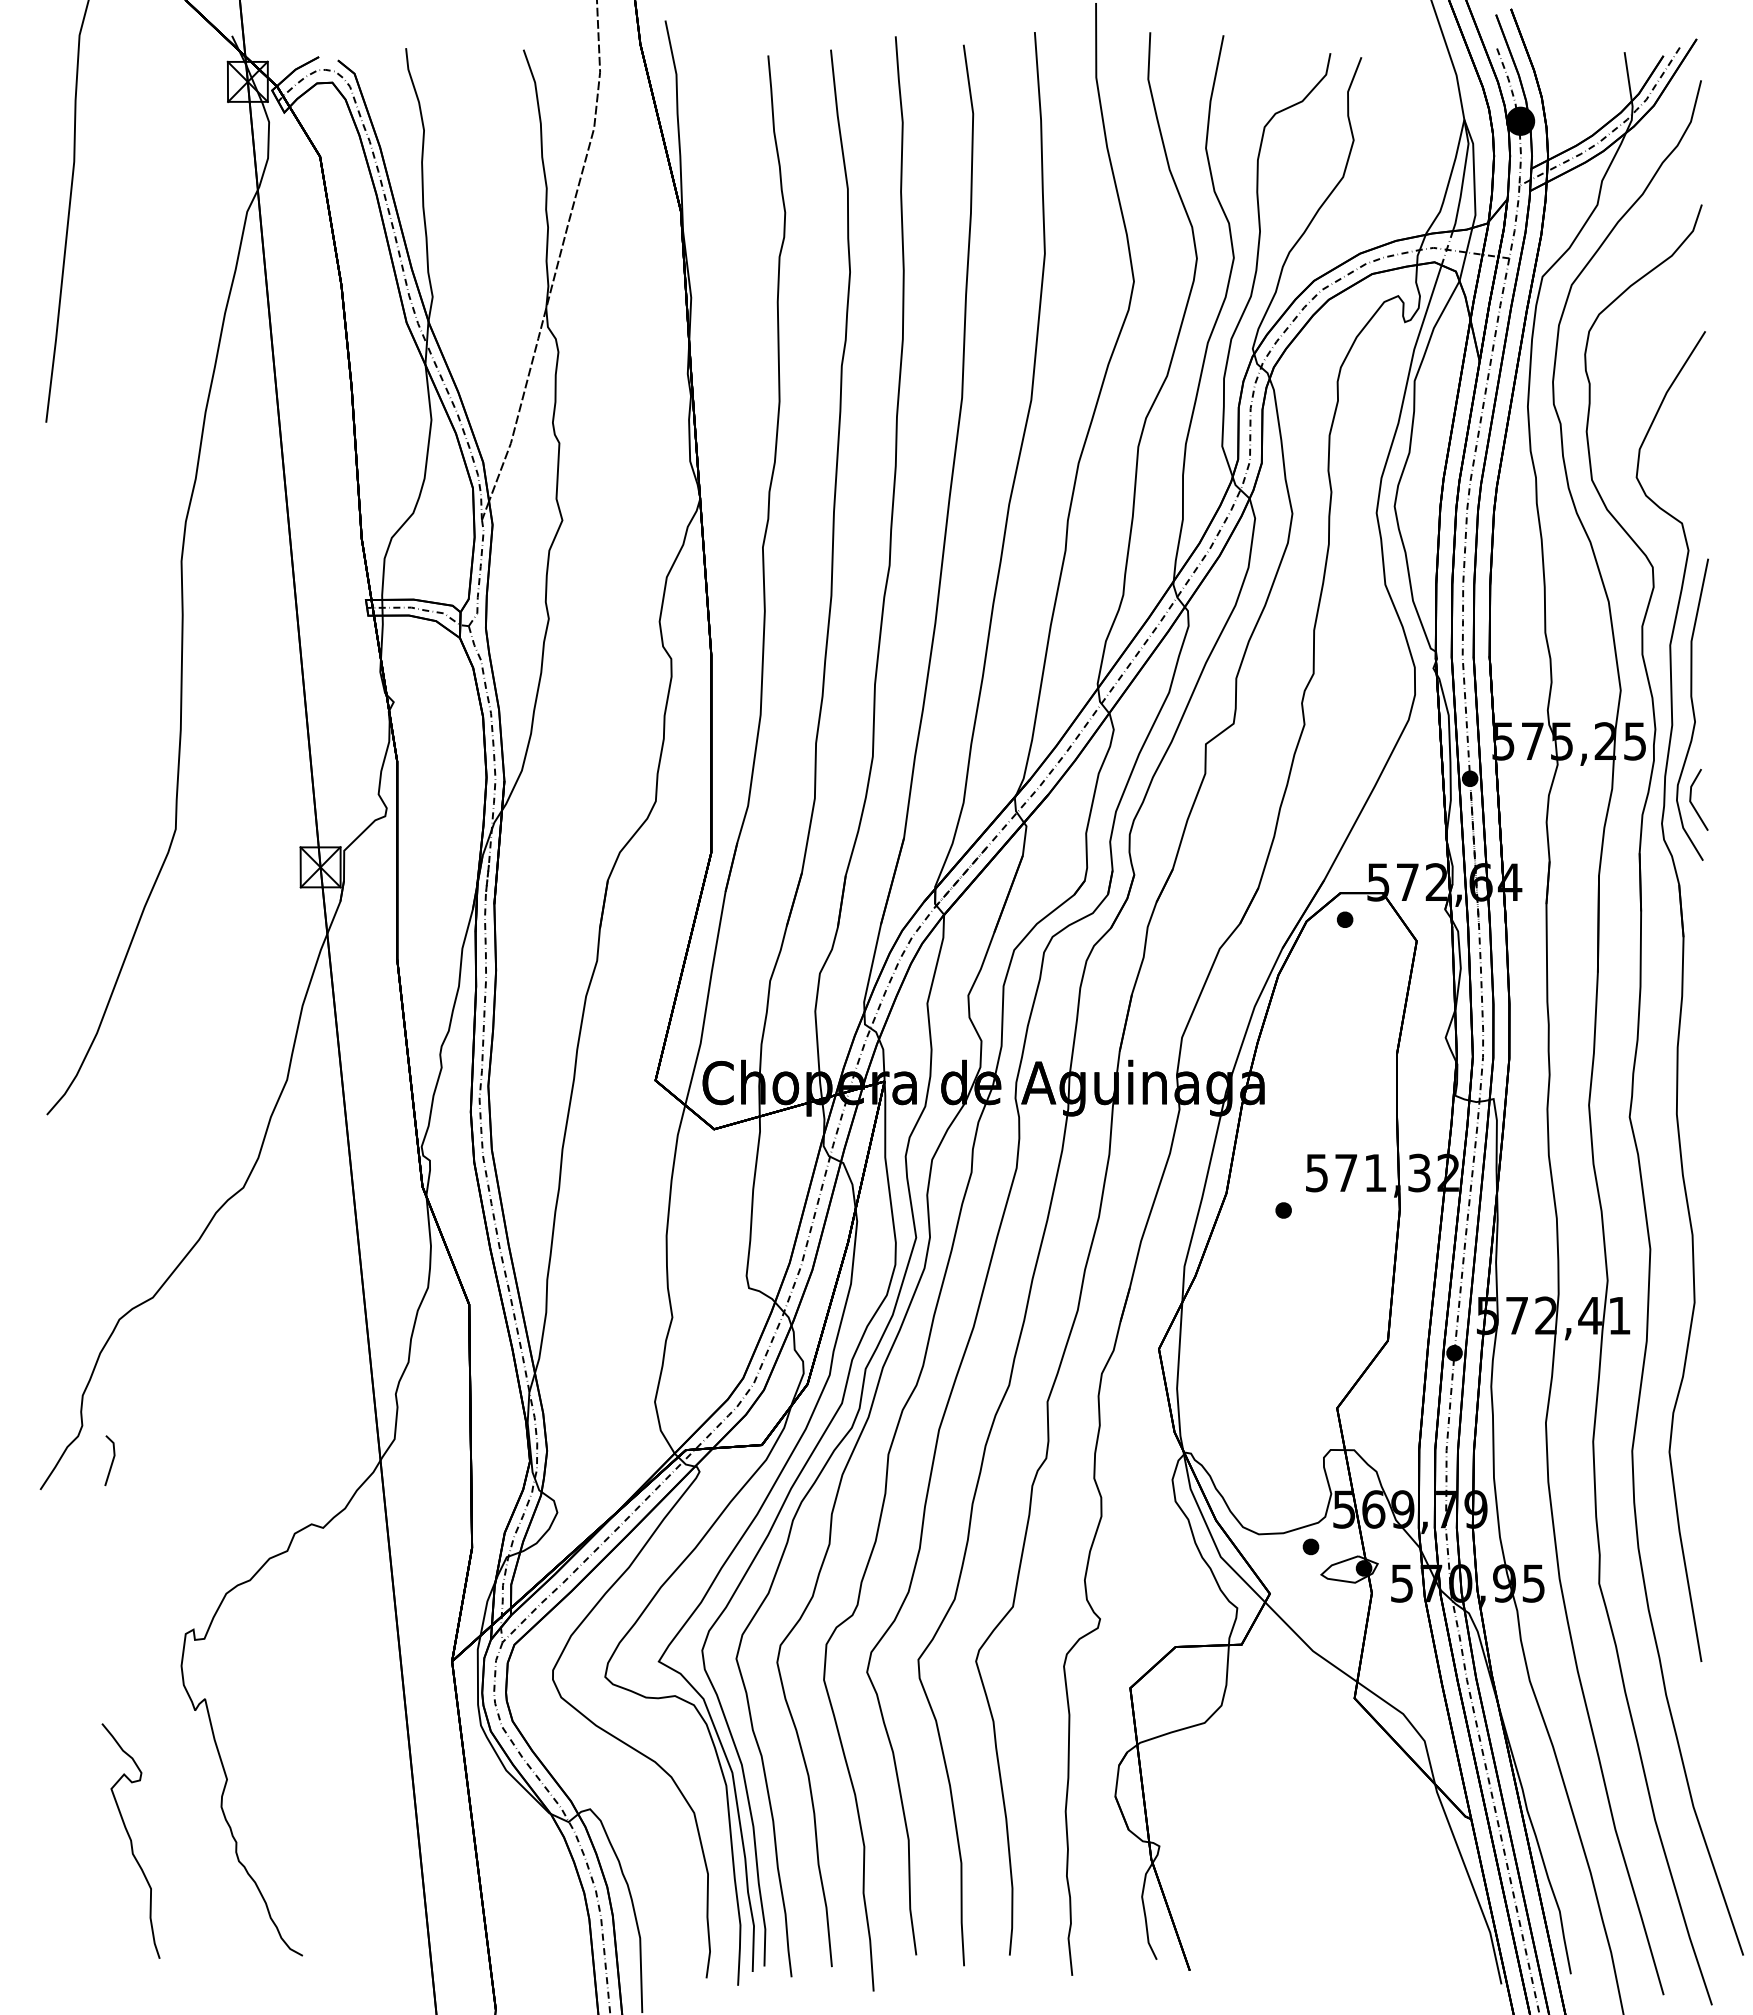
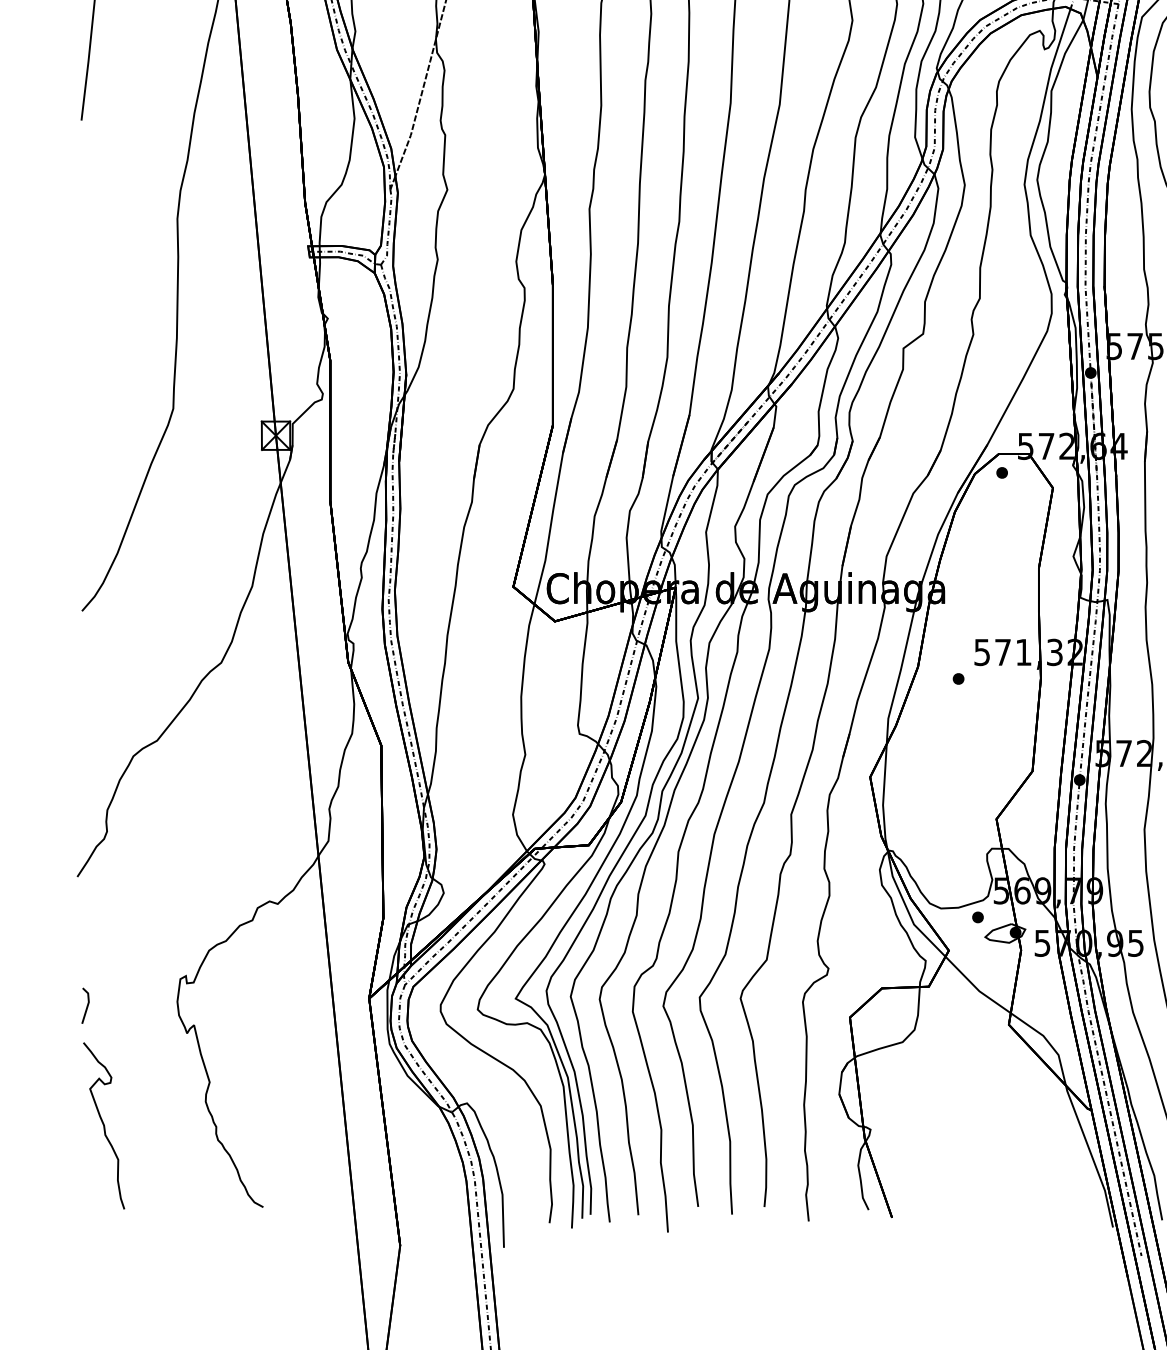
line: (111, 1461) -> (86, 1006), moved
curve: (130, 1840) -> (103, 1125), moved

